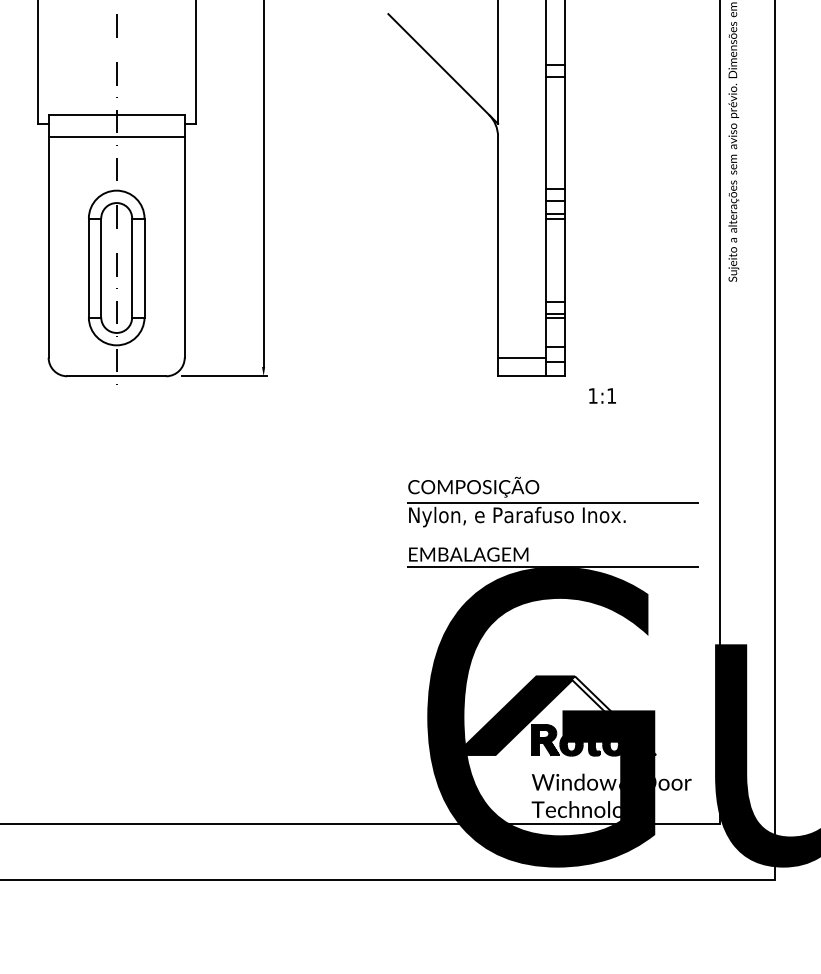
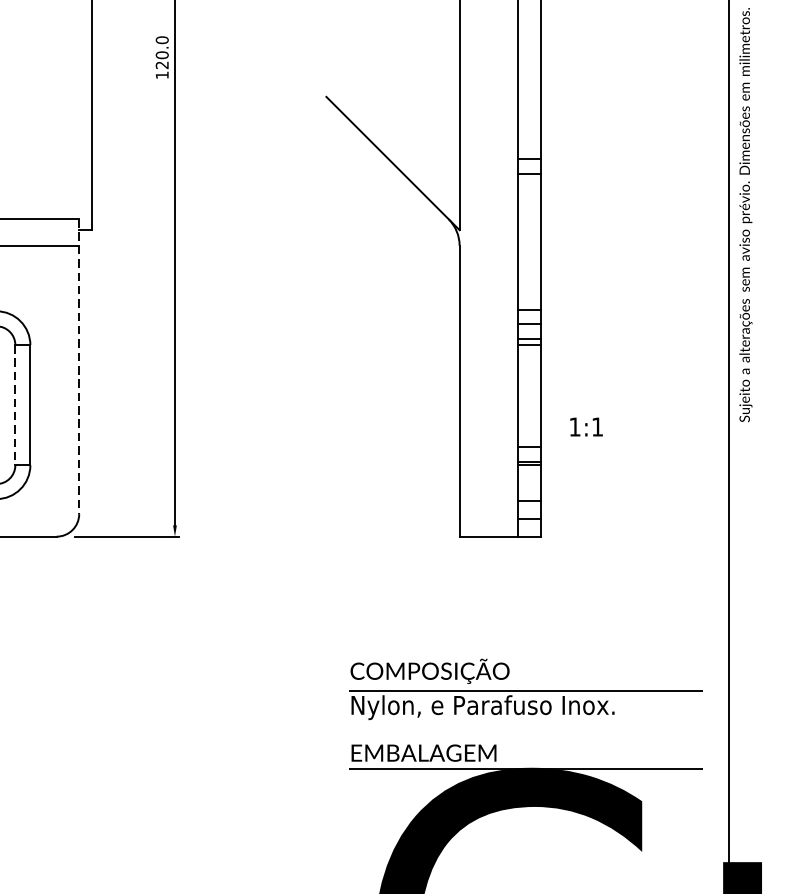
line: (184, 236) -> (78, 366), solid -> dashed
line: (132, 268) -> (15, 405), solid -> dashed
line: (522, 357) -> (489, 513), removed
text: (602, 395) -> (586, 426), moved

